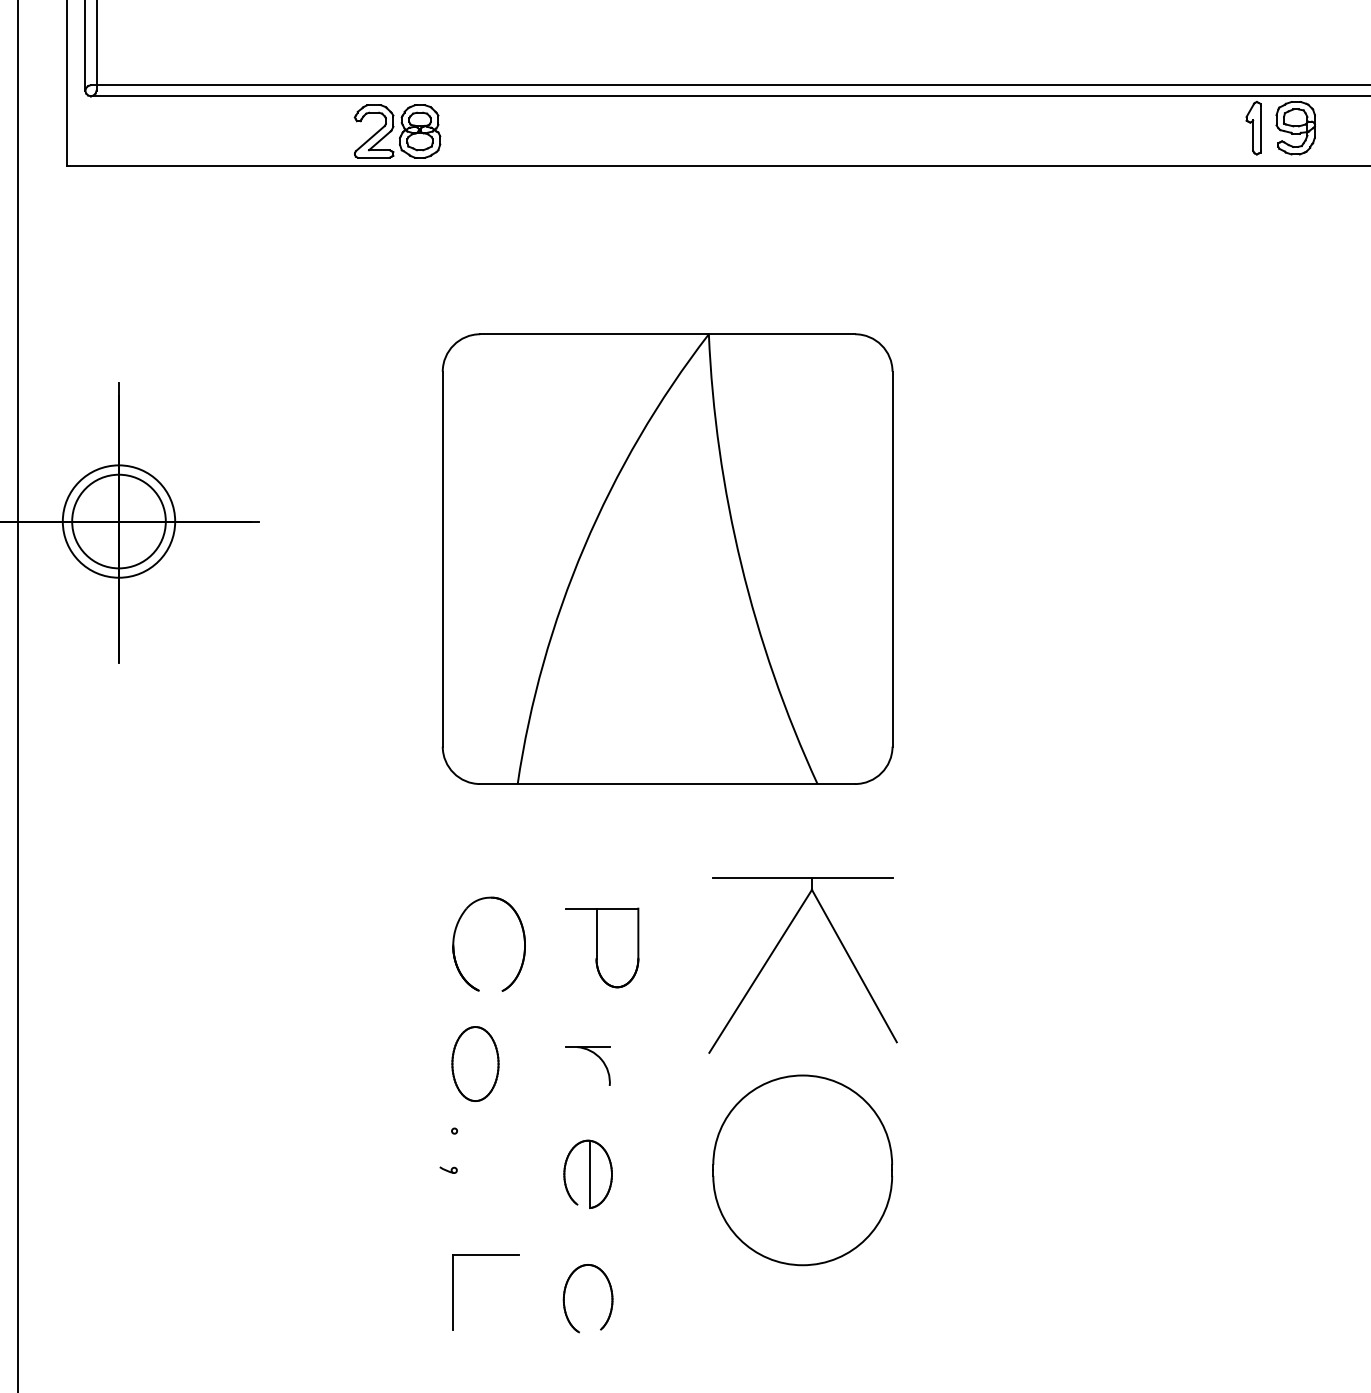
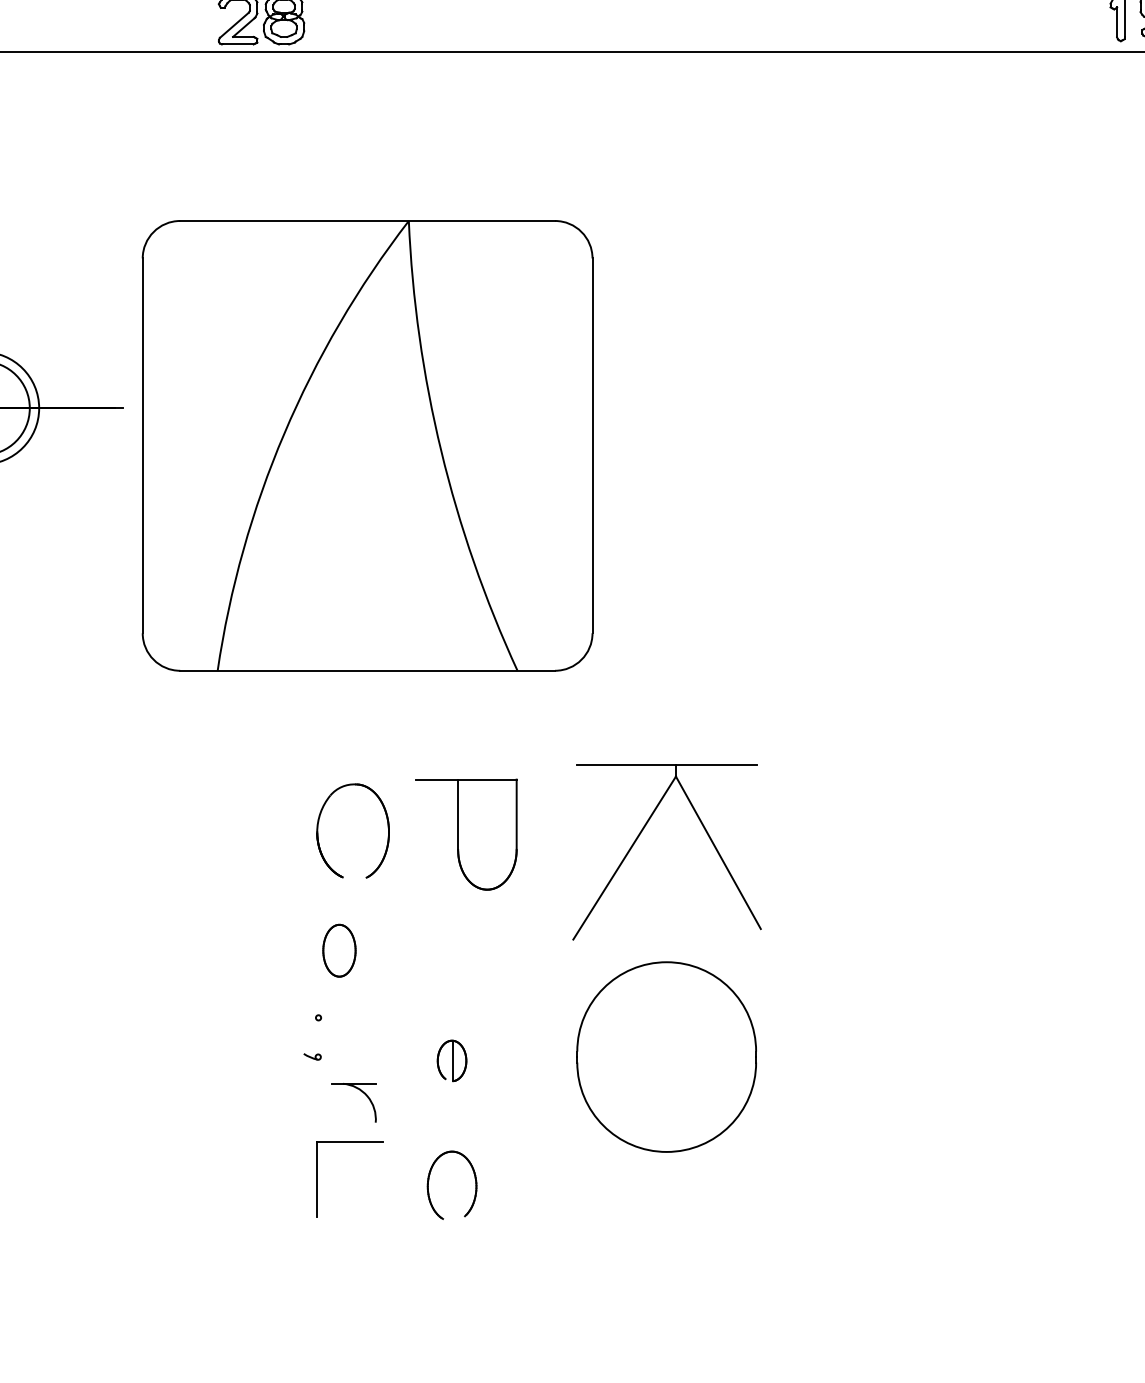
part: (667, 558) -> (367, 445), moved
part: (602, 947) -> (466, 834), size x1.4
part: (596, 1056) -> (362, 1093), moved
part: (475, 1063) -> (339, 950), size x0.7
part: (587, 1173) -> (451, 1060), size x0.6

